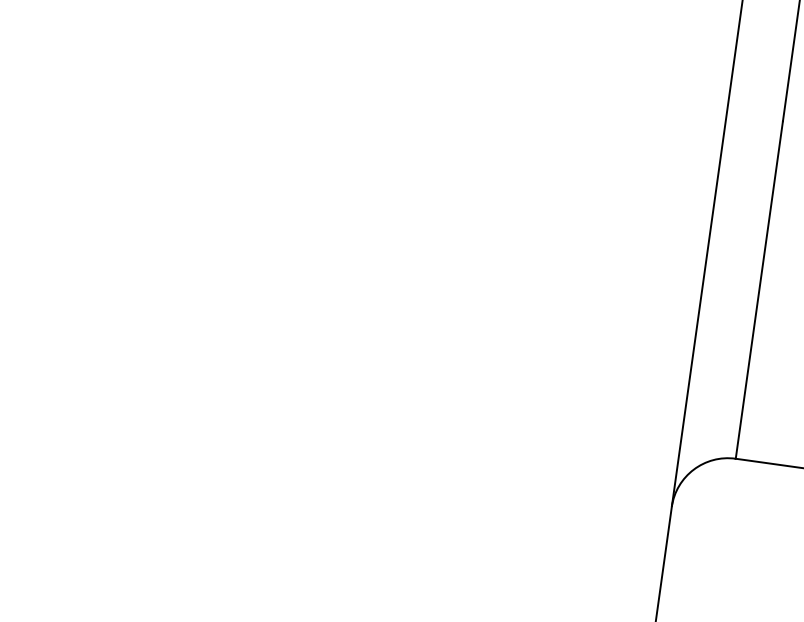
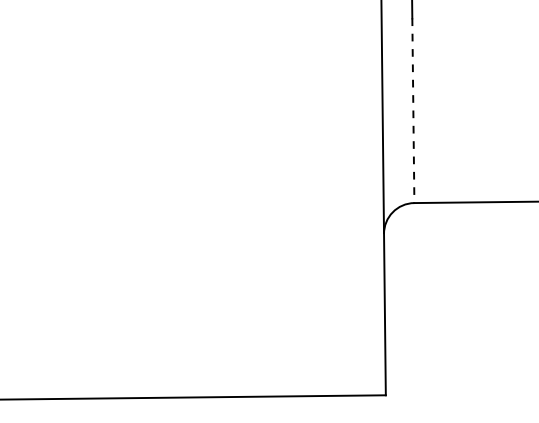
line: (759, 291) -> (413, 111), solid -> dashed

